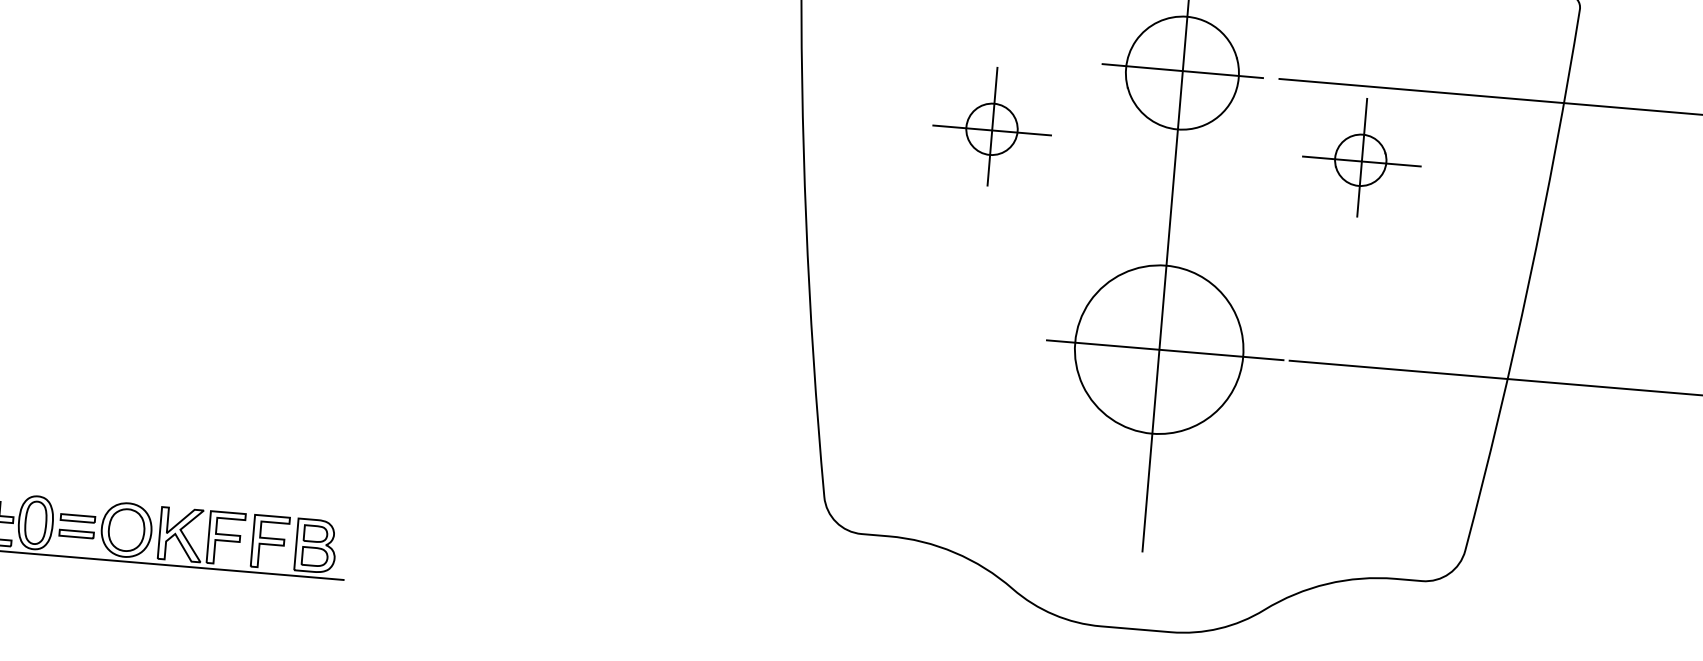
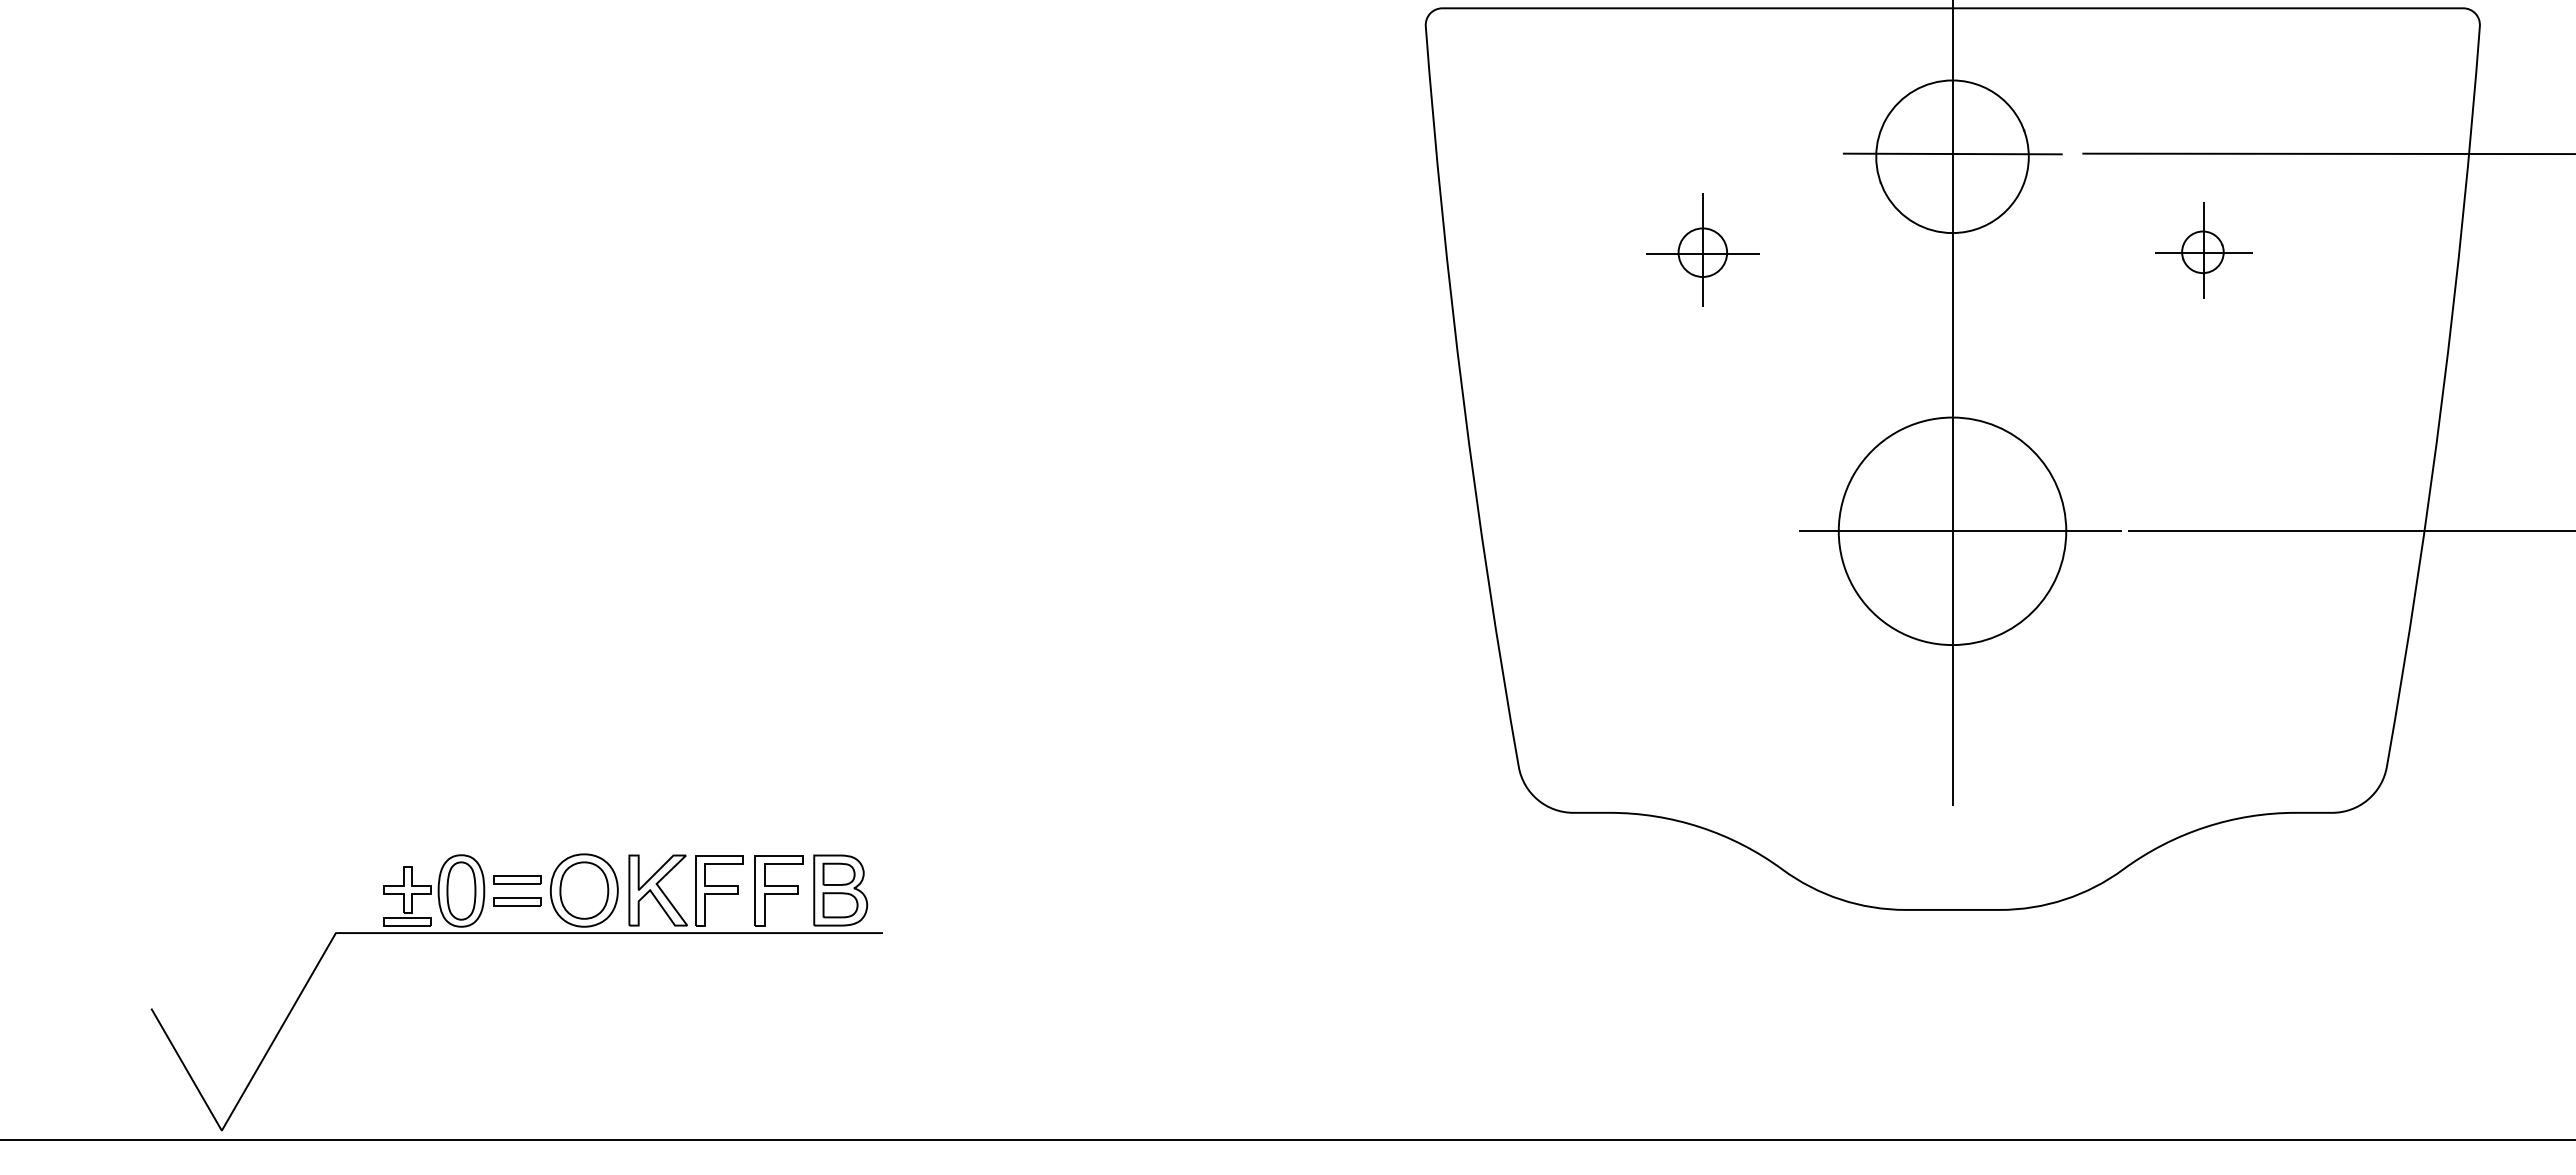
part: (992, 126) -> (1702, 249), size x0.7
part: (1361, 157) -> (2203, 249), size x0.6

